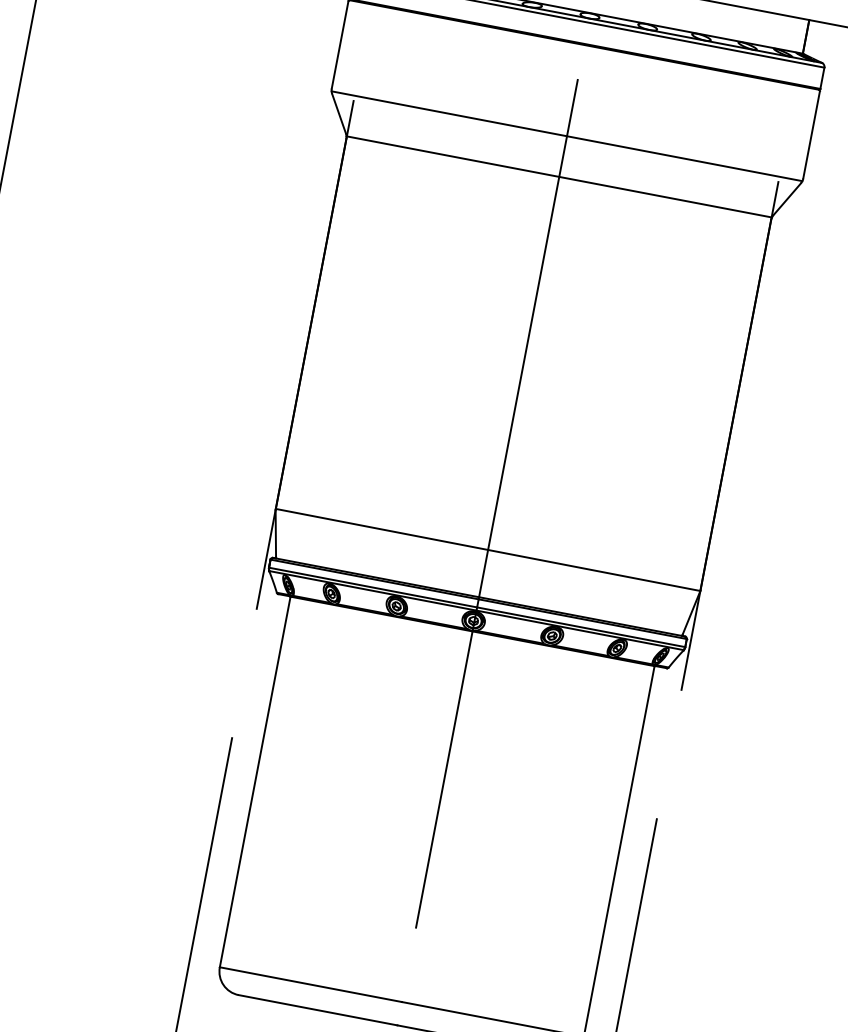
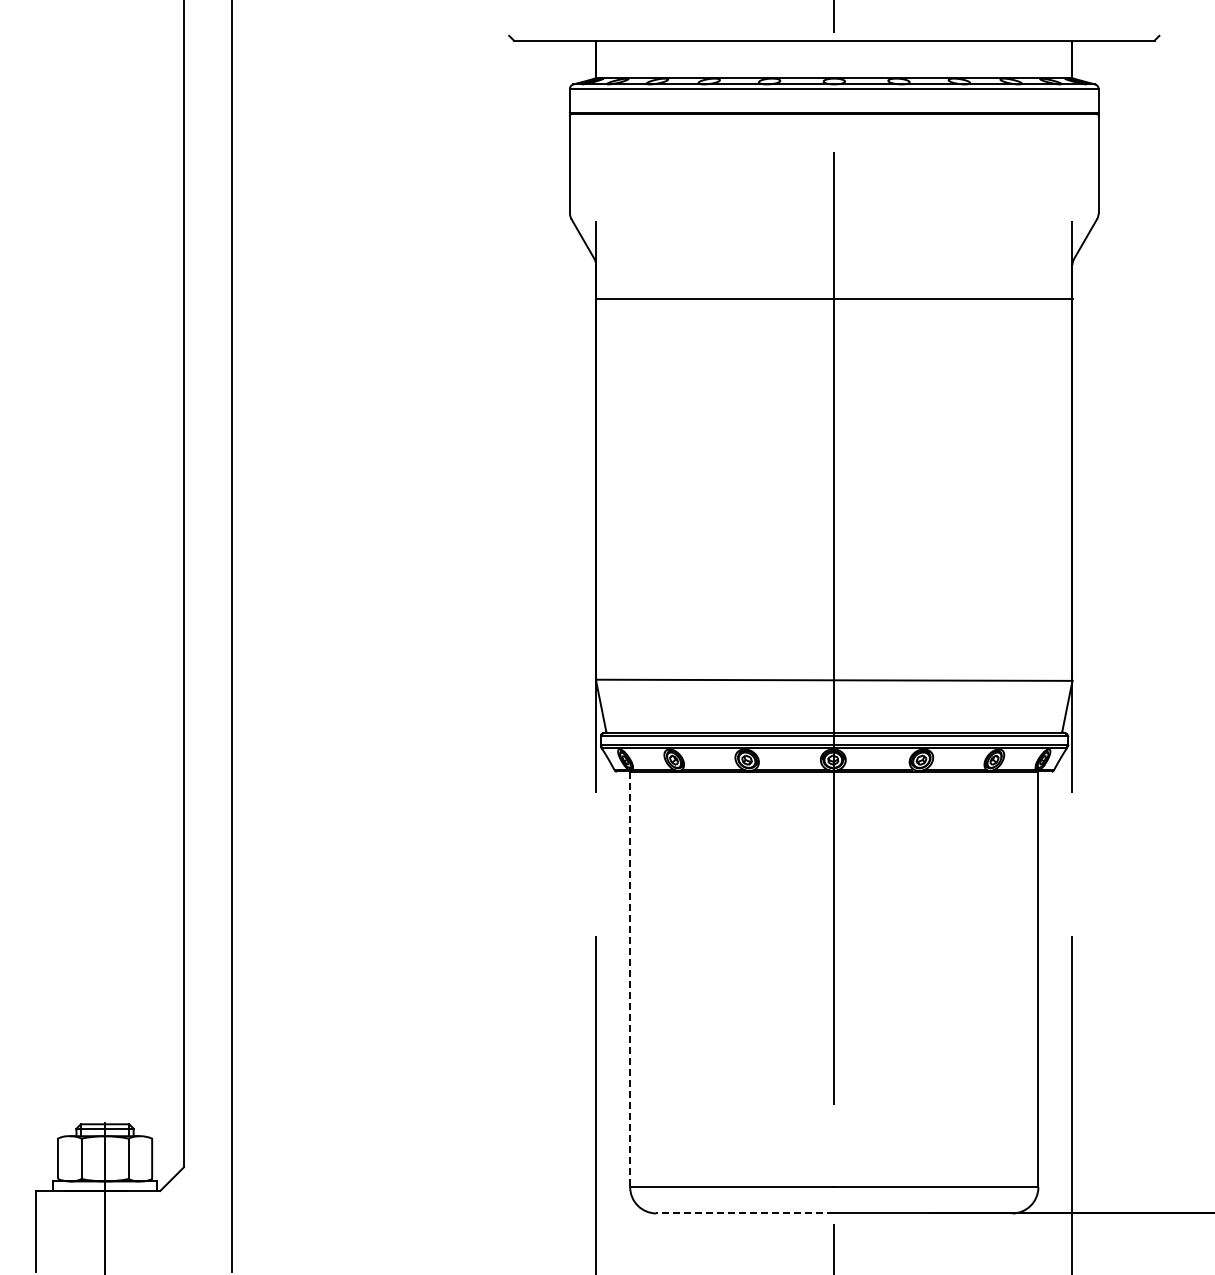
line: (567, 136) -> (834, 216), removed
line: (558, 176) -> (833, 298), moved
line: (255, 782) -> (630, 979), solid -> dashed
line: (318, 1010) -> (745, 1213), solid -> dashed

